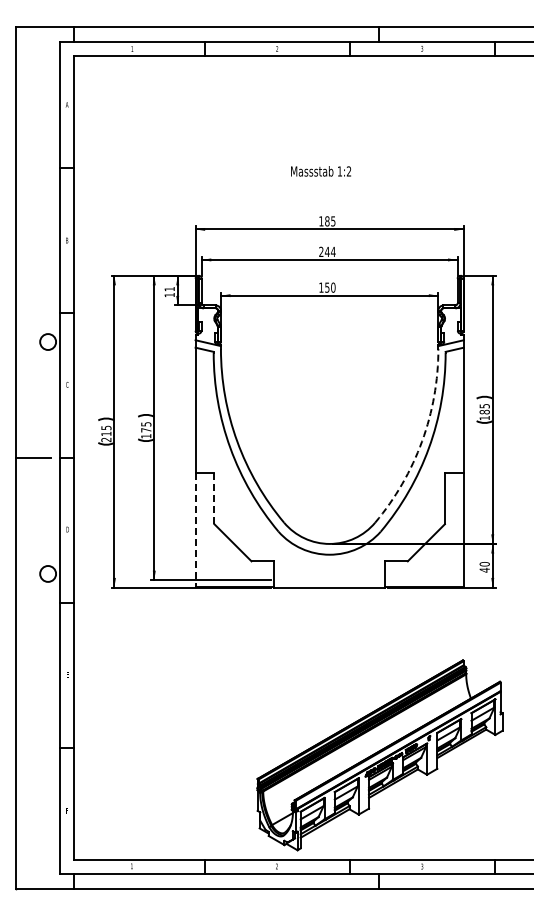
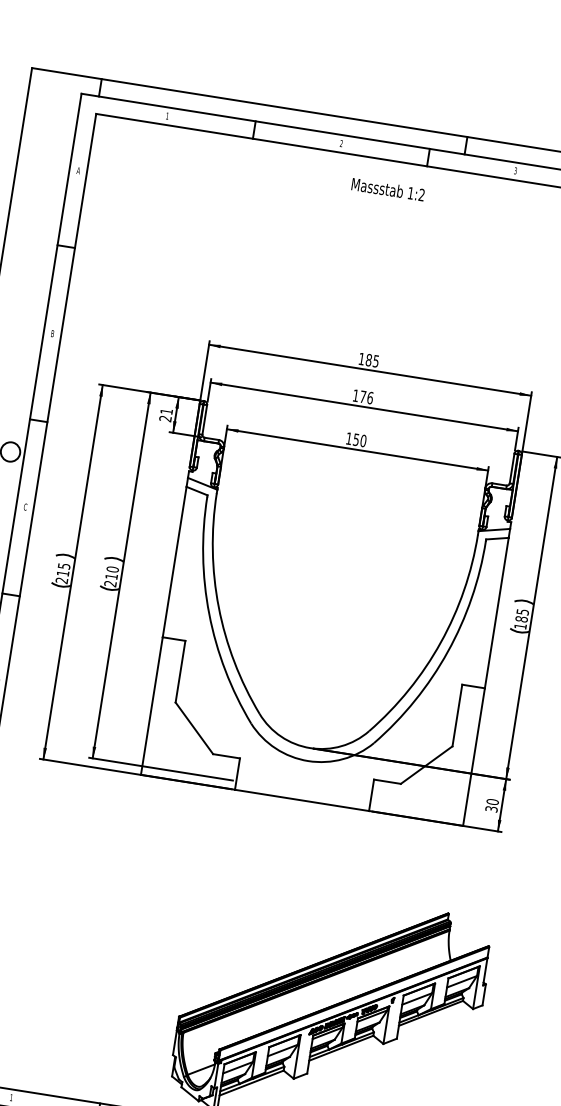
text: (320, 171) -> (387, 189), moved
text: (327, 251) -> (363, 396), 244 -> 176
text: (169, 295) -> (165, 419), 11 -> 21
text: (146, 430) -> (111, 576), 175 -> 210
arc: (422, 441) -> (441, 642), dashed -> solid
line: (214, 498) -> (180, 671), dashed -> solid
line: (195, 530) -> (151, 706), dashed -> solid
text: (484, 569) -> (491, 808), 40 -> 30

